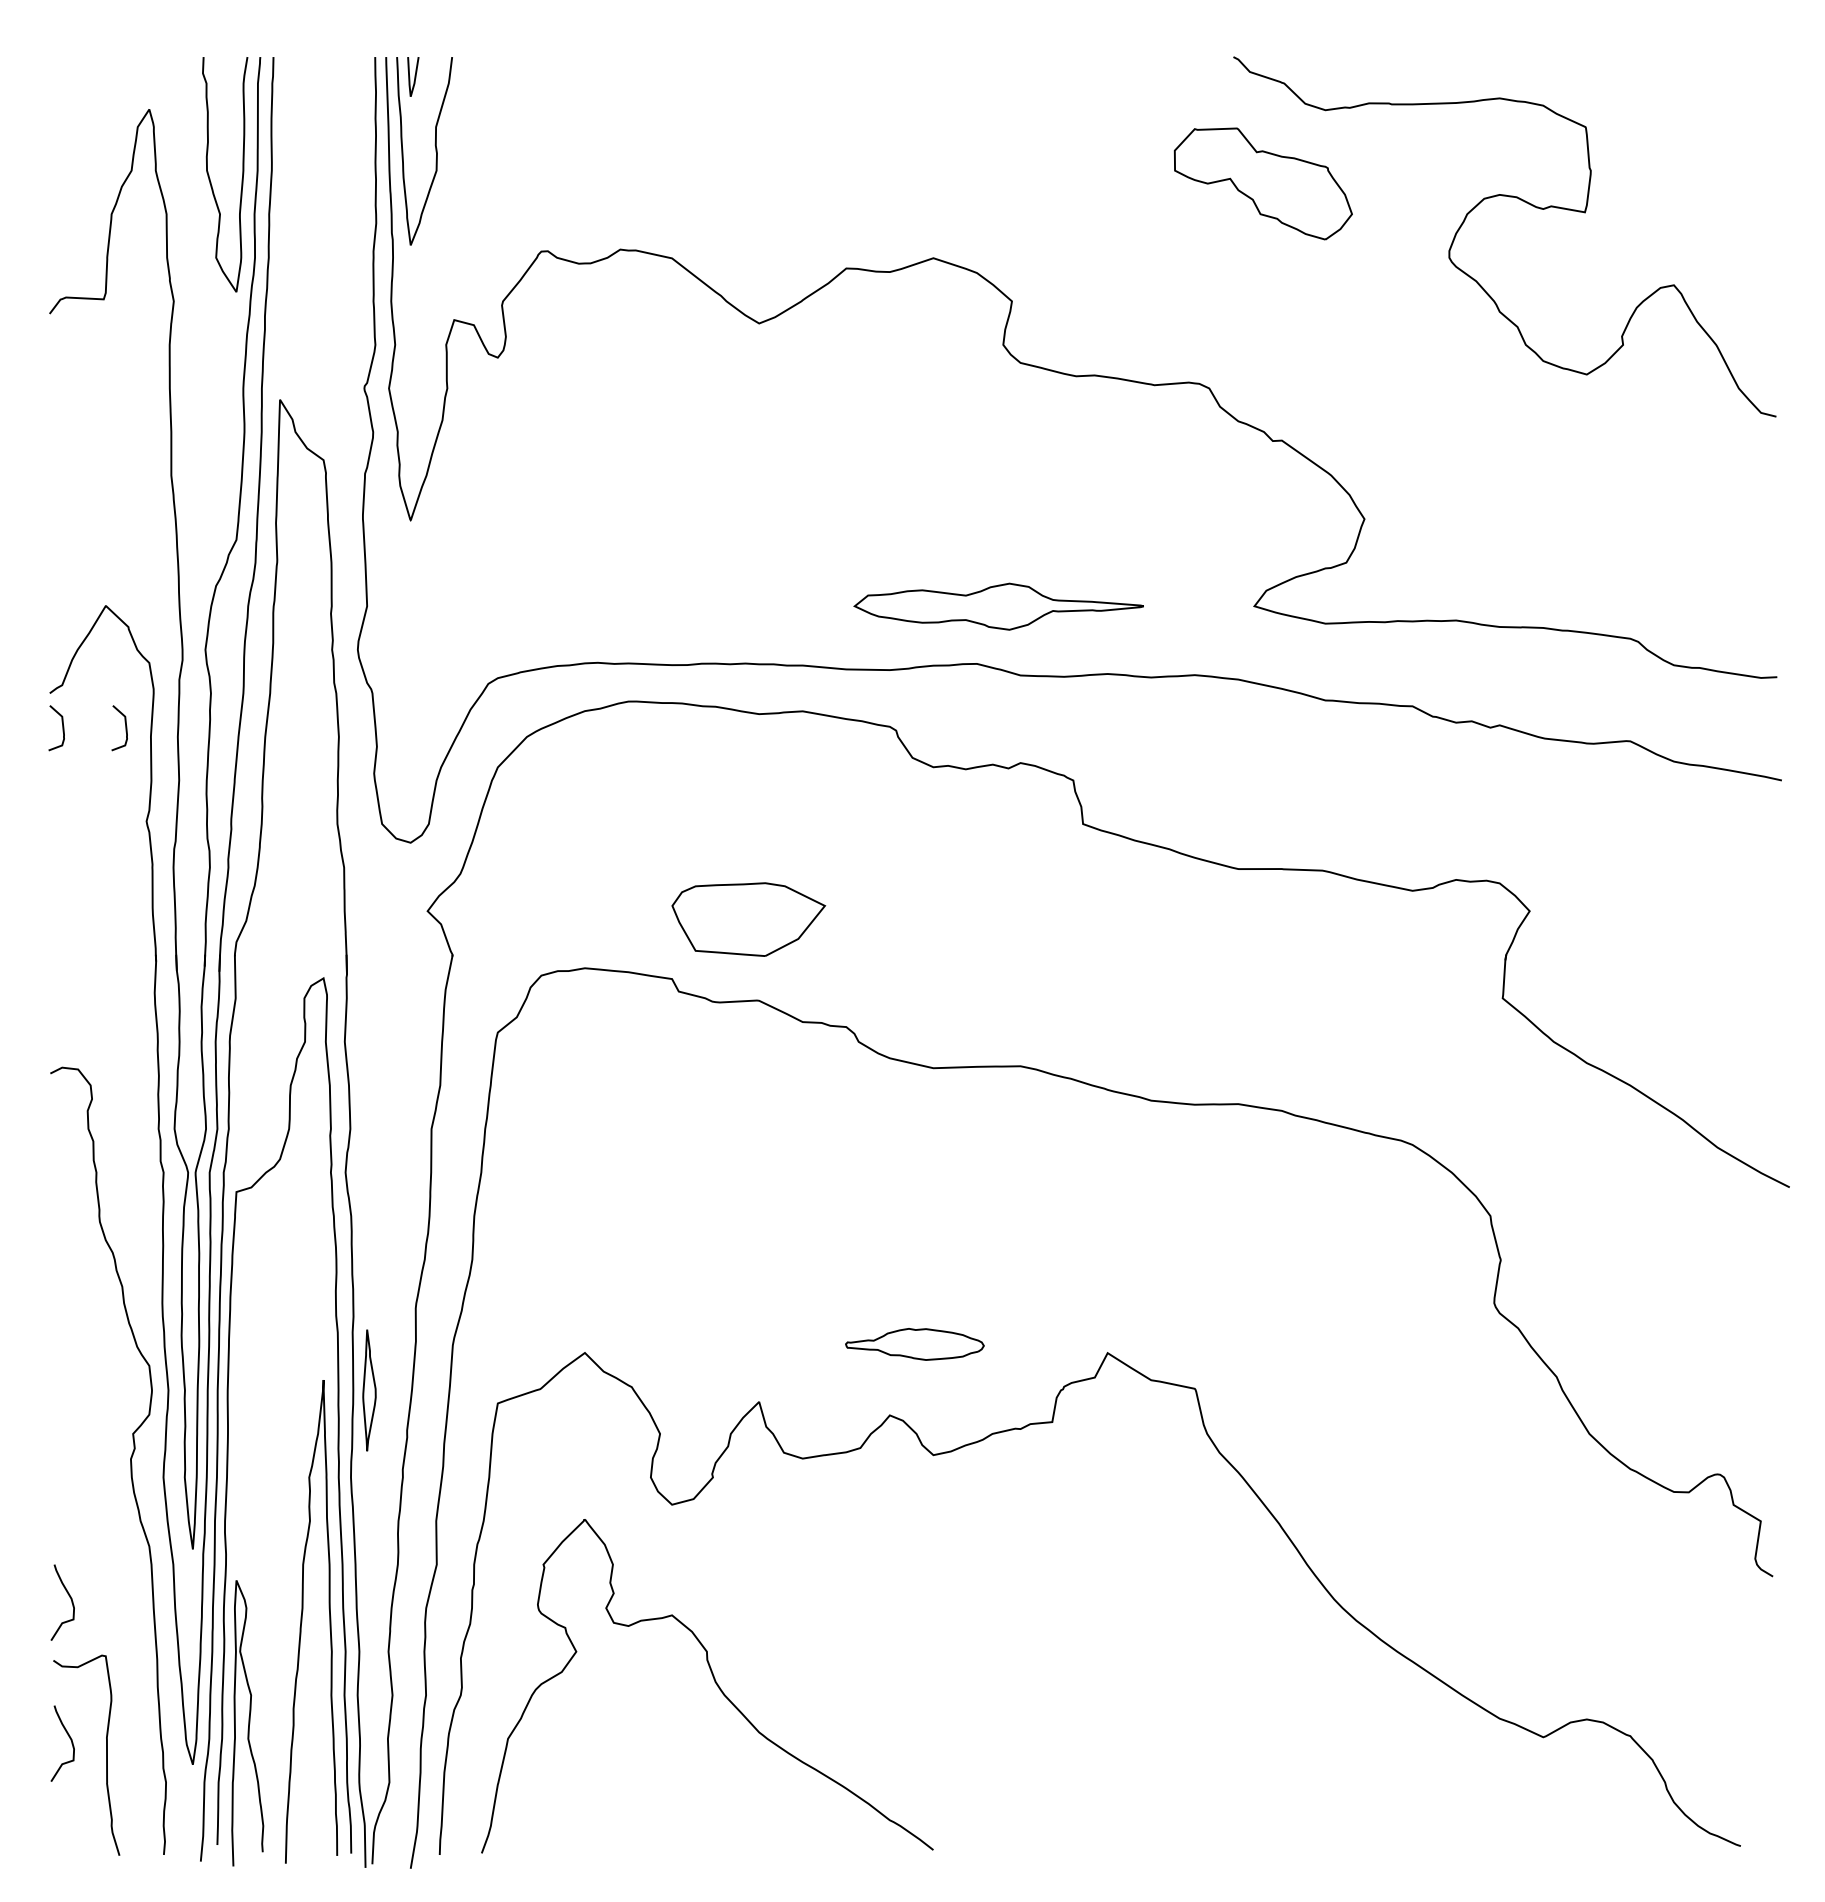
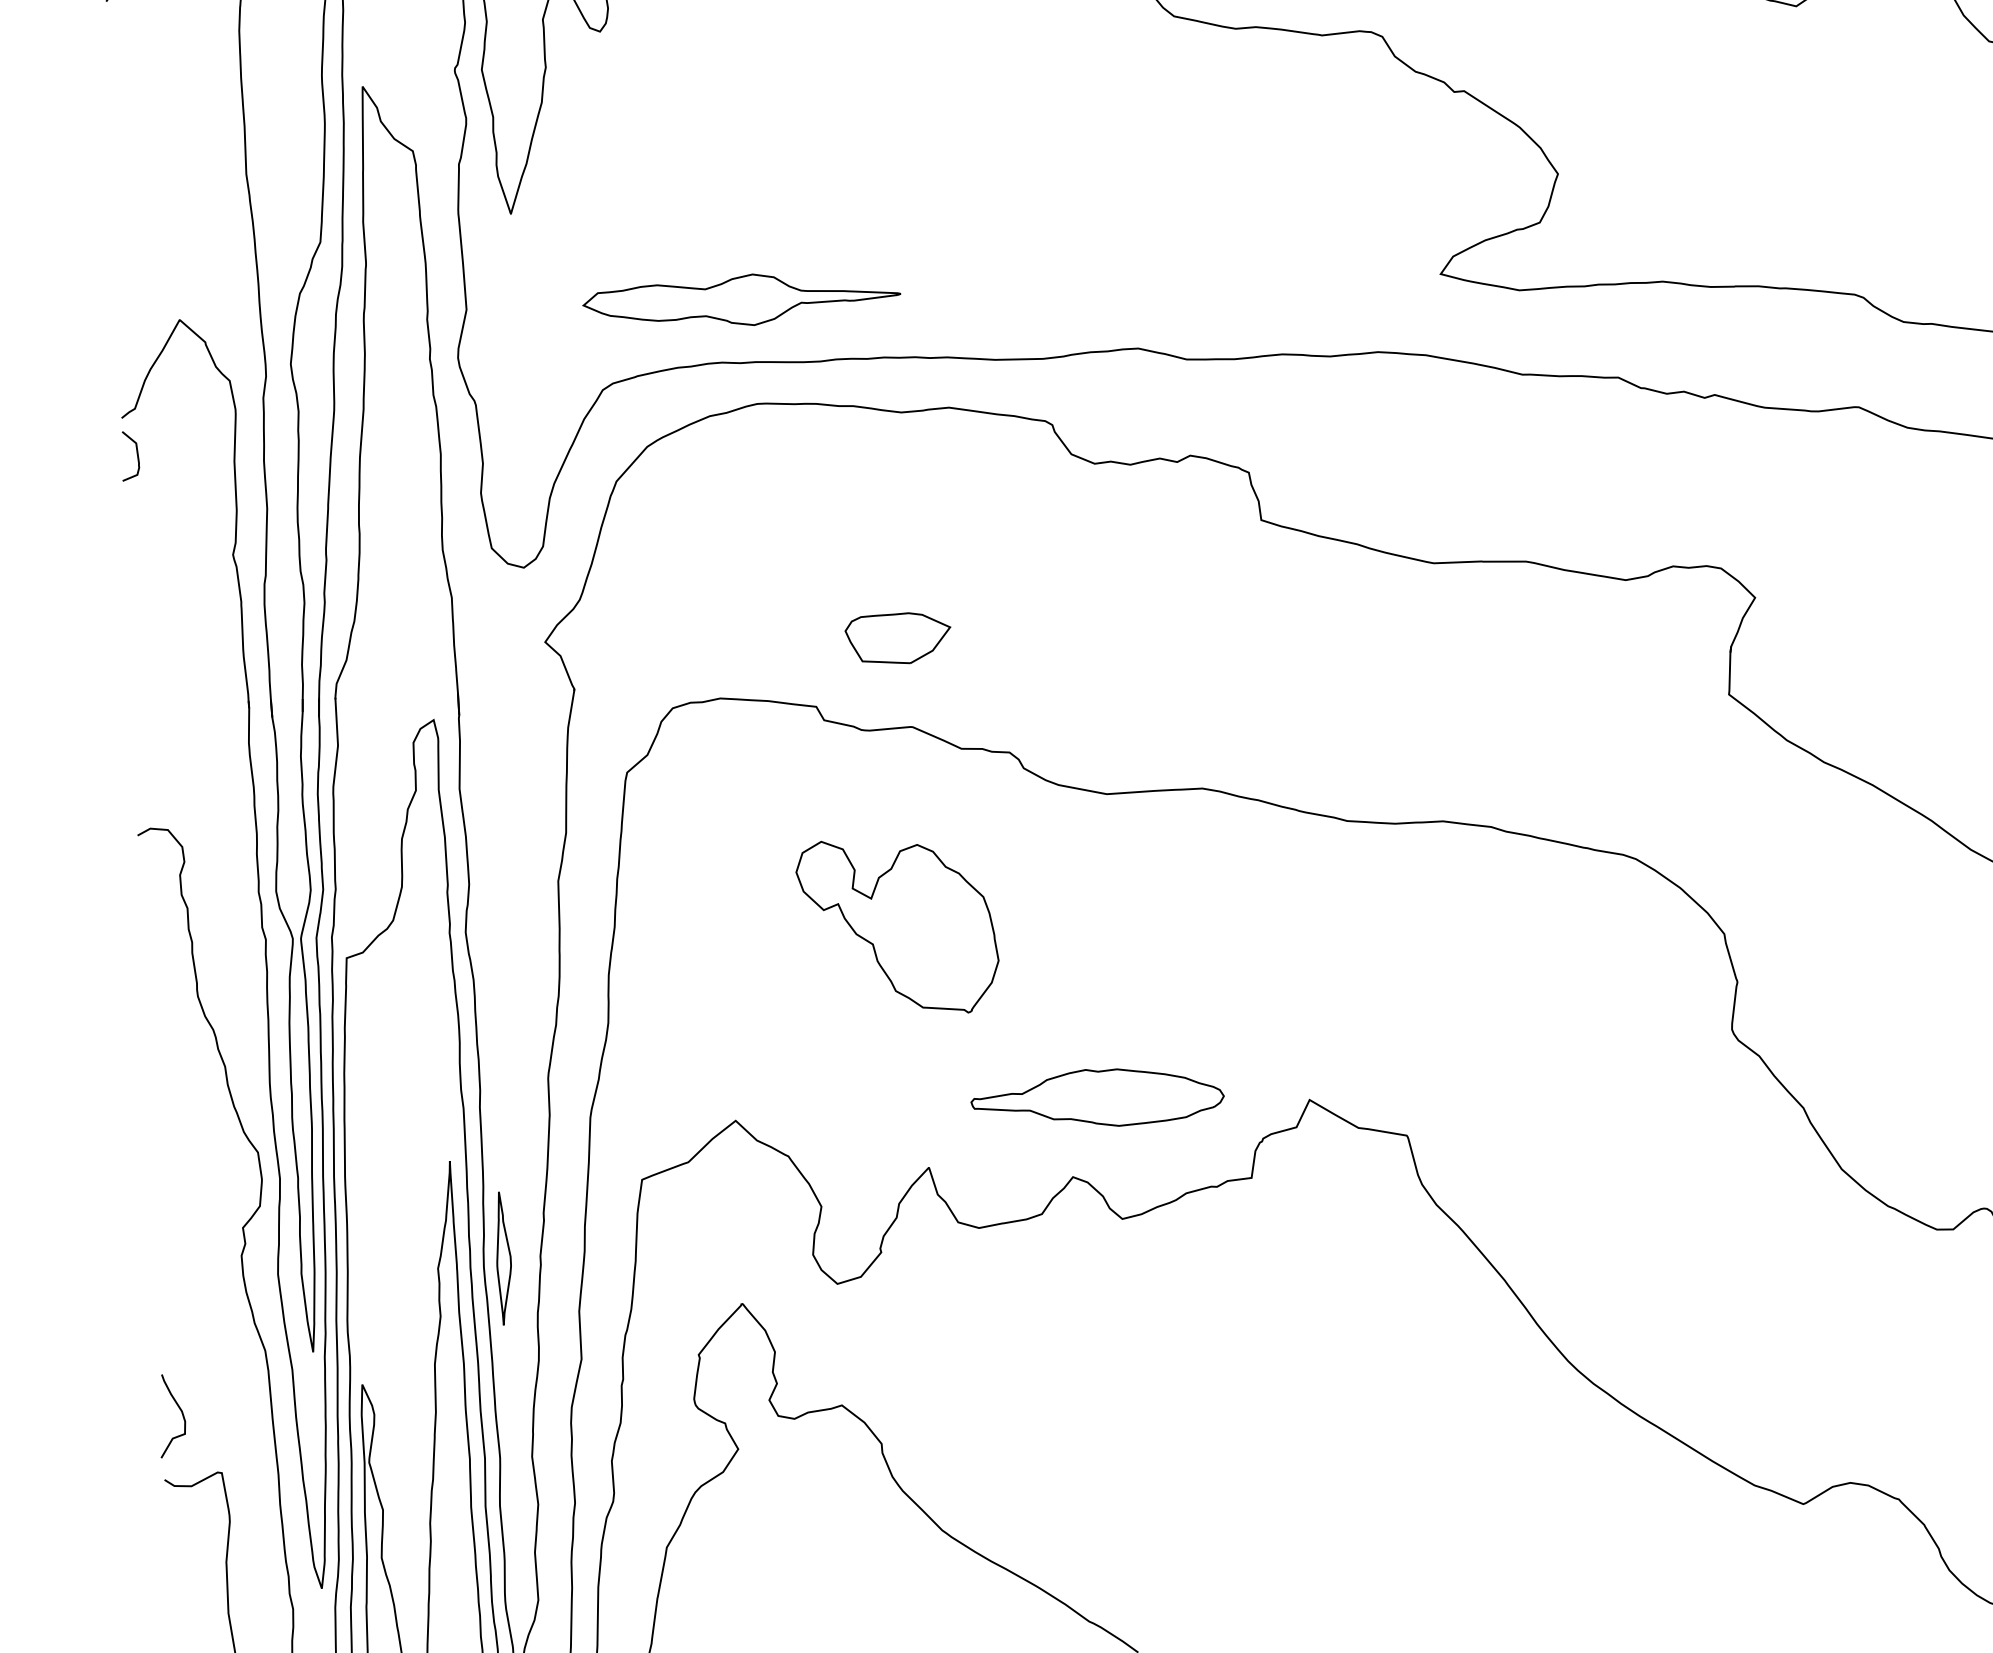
part: (998, 606) -> (741, 300), moved
curve: (125, 728) -> (206, 453), removed
part: (748, 919) -> (897, 638), size x0.62
part: (738, 1182) -> (897, 927), added
part: (914, 1344) -> (1097, 1098), size x1.67
part: (369, 1390) -> (503, 1258), moved
curve: (70, 1740) -> (186, 1566), removed

